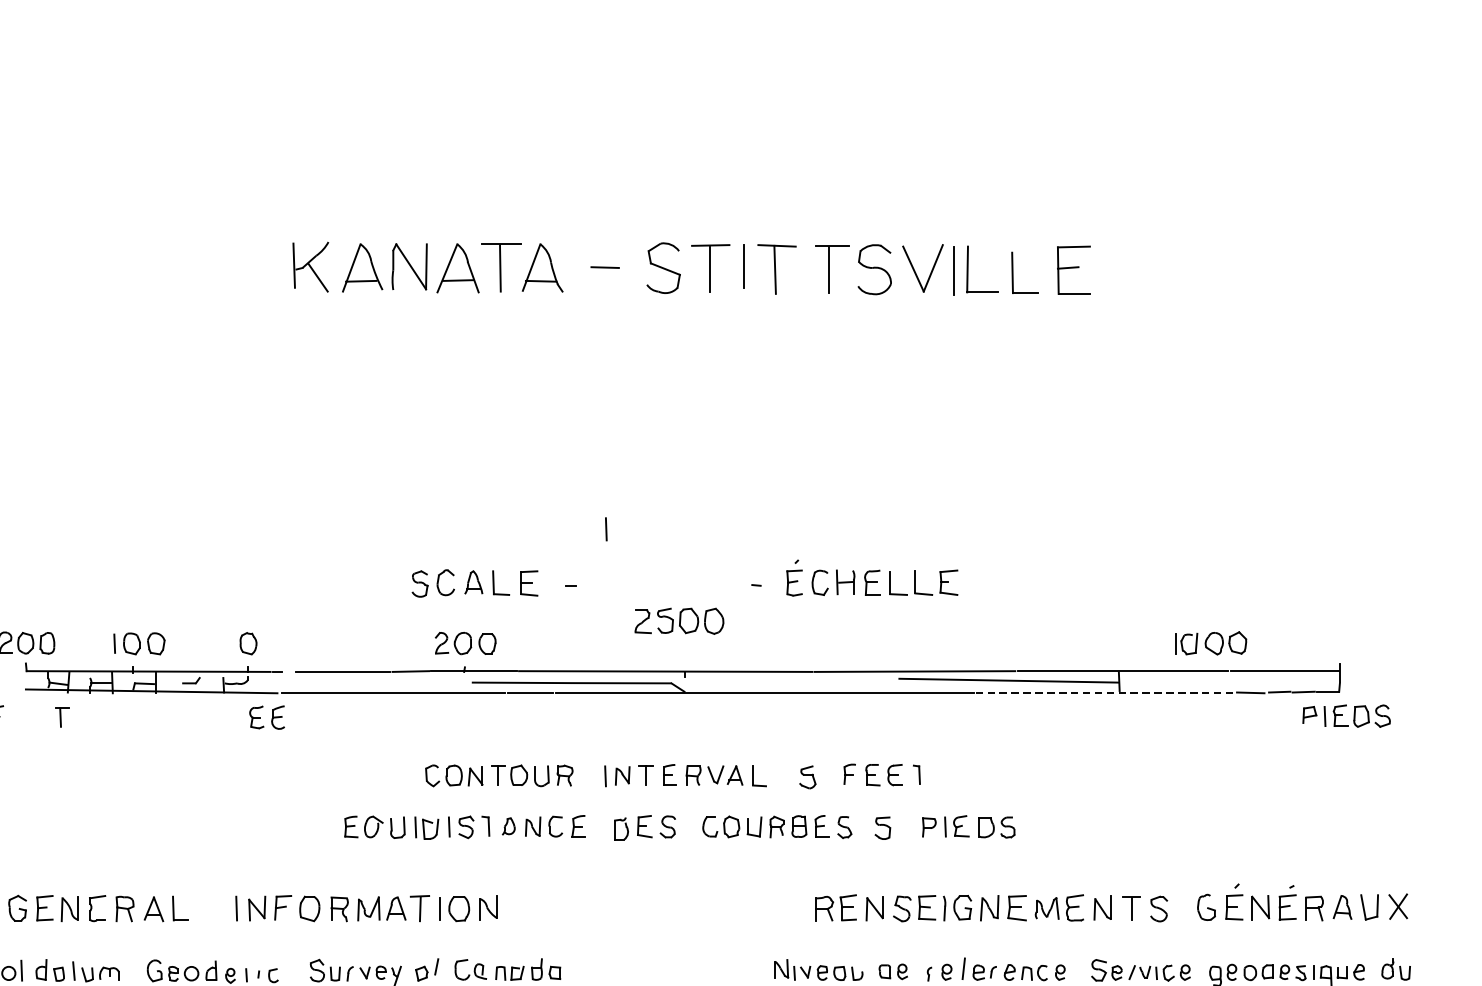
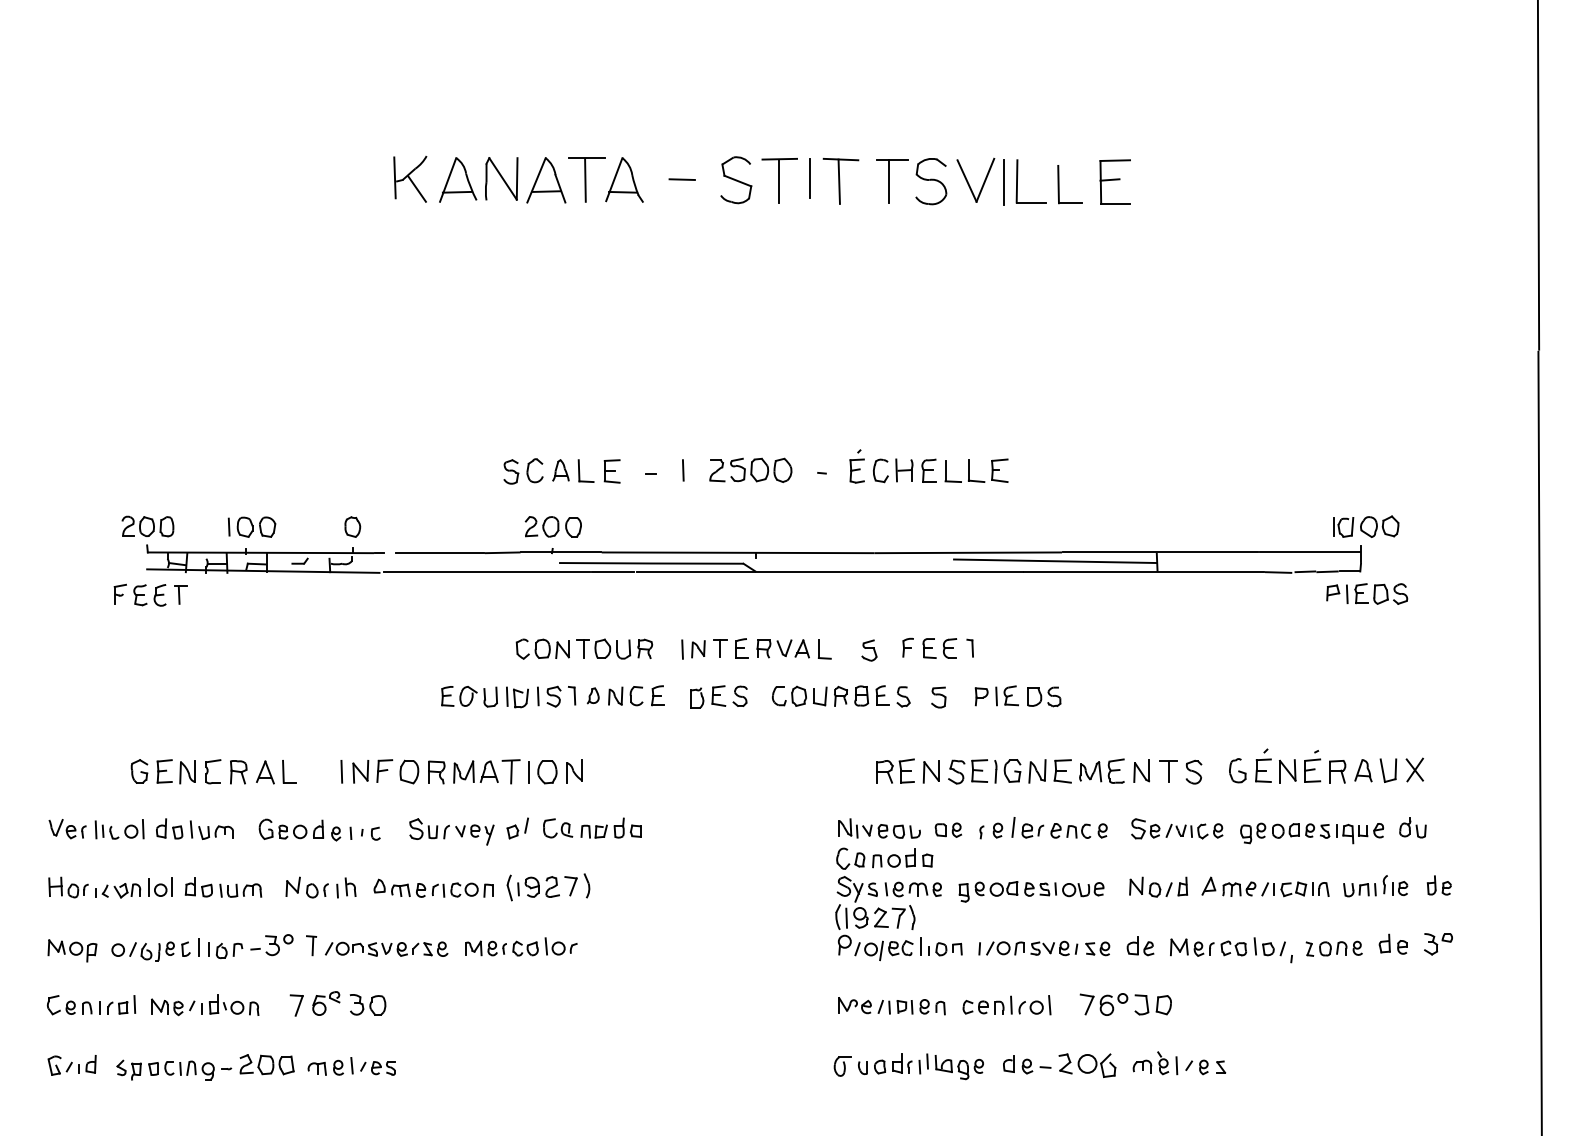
line: (606, 529) -> (683, 470), moved
part: (679, 620) -> (750, 469), moved
part: (1211, 643) -> (1366, 526), moved
line: (1105, 692) -> (1144, 572), dashed -> solid
part: (266, 717) -> (149, 595), moved

